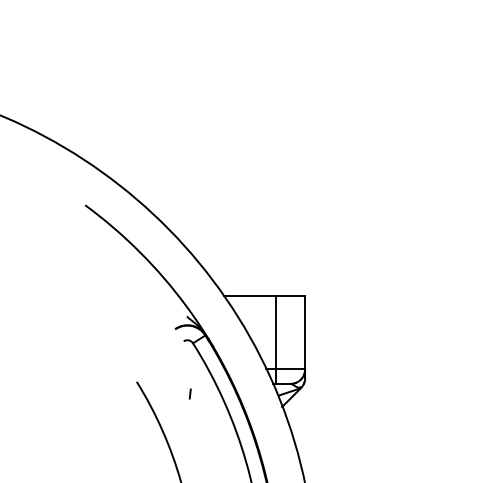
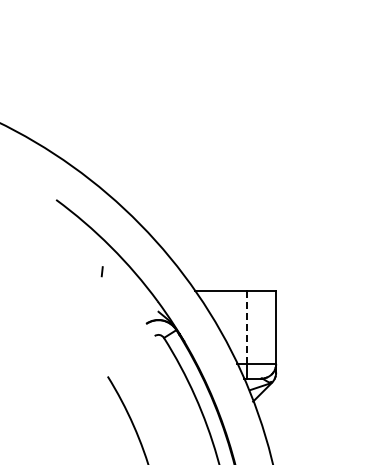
line: (275, 332) -> (246, 327), solid -> dashed
line: (189, 393) -> (101, 271), moved

